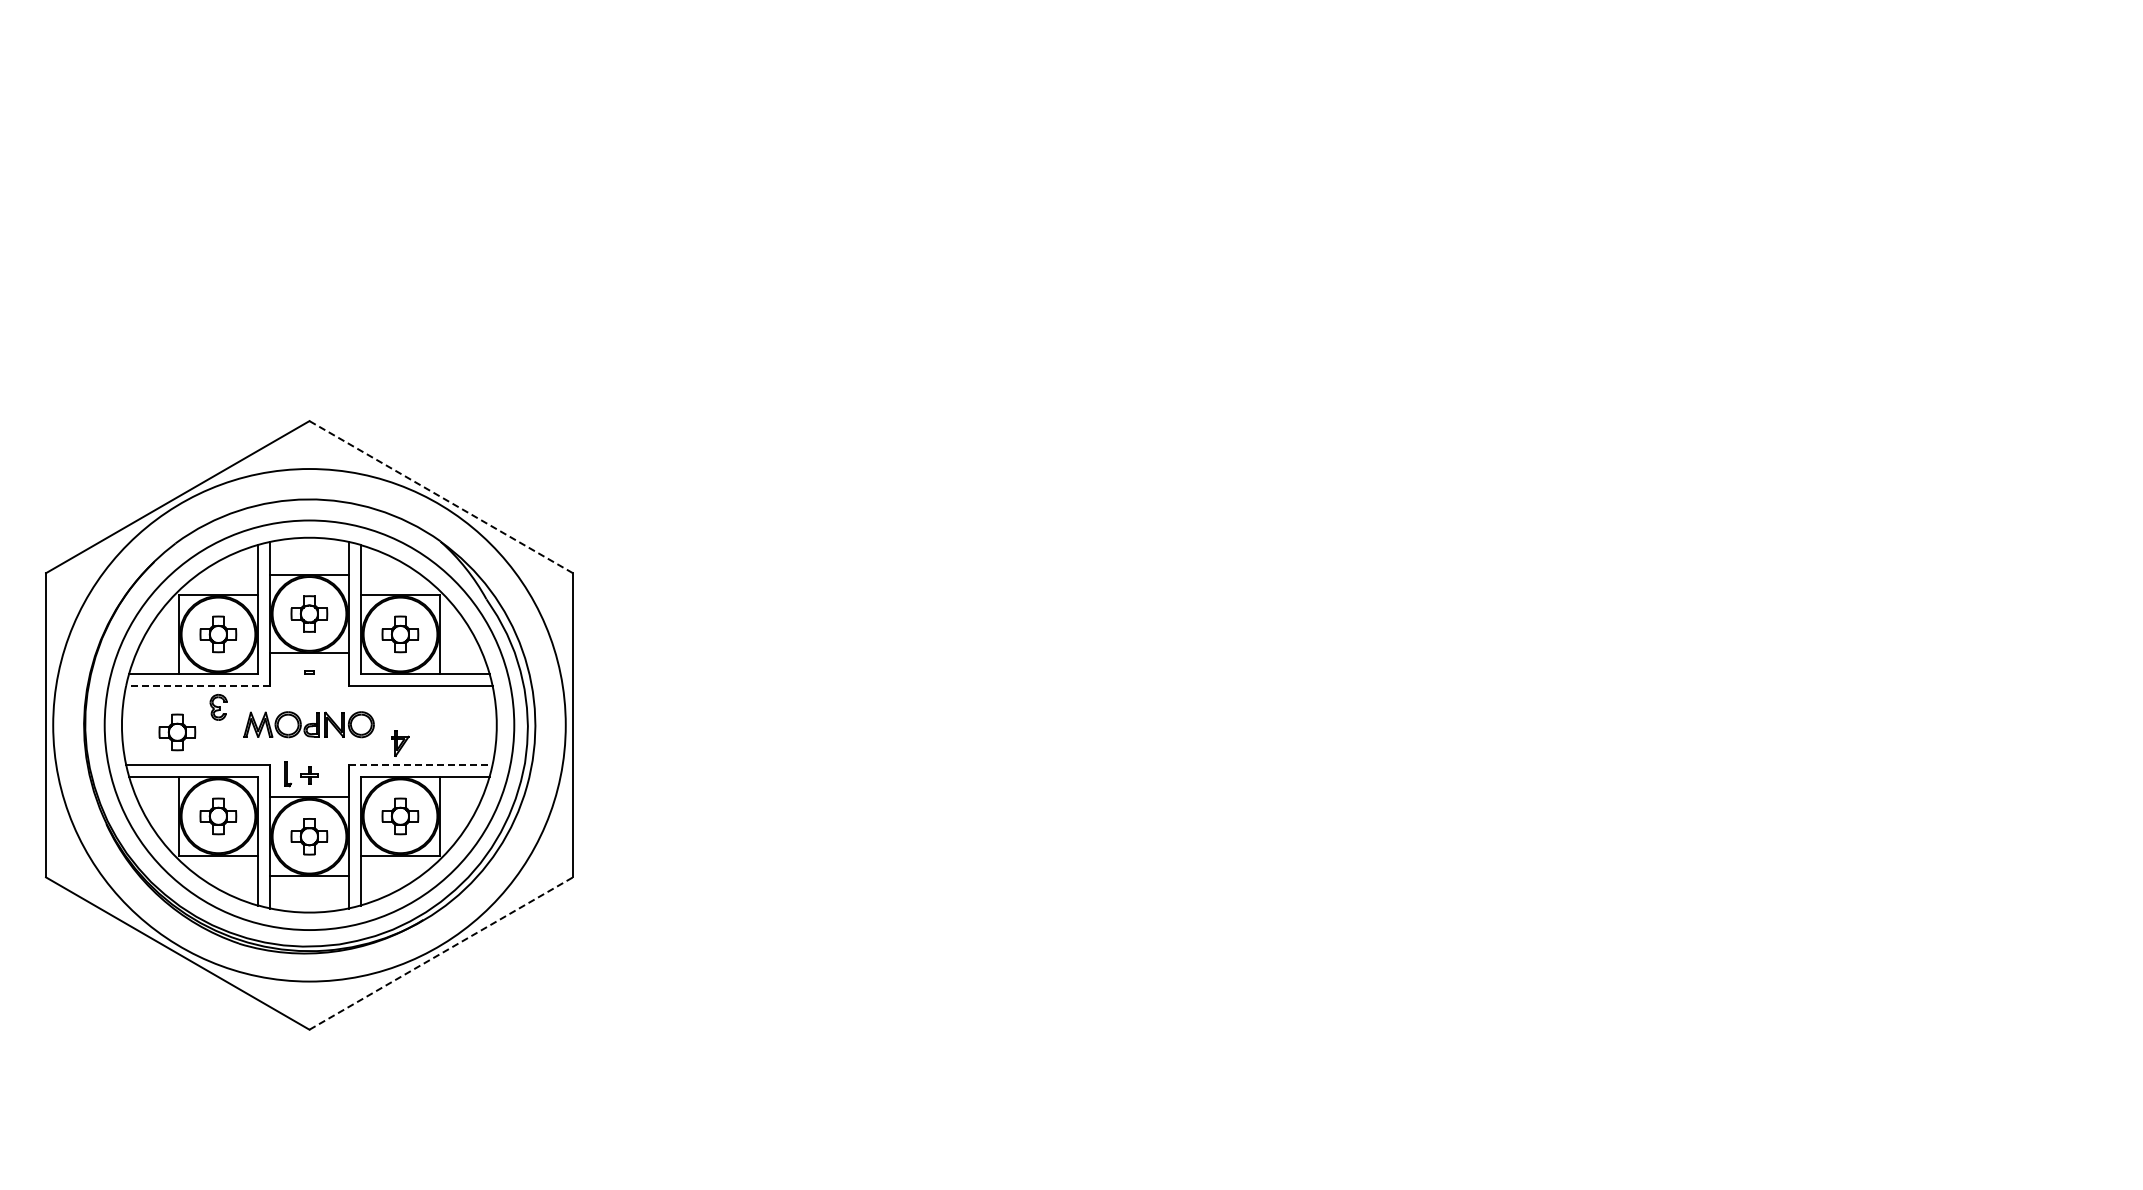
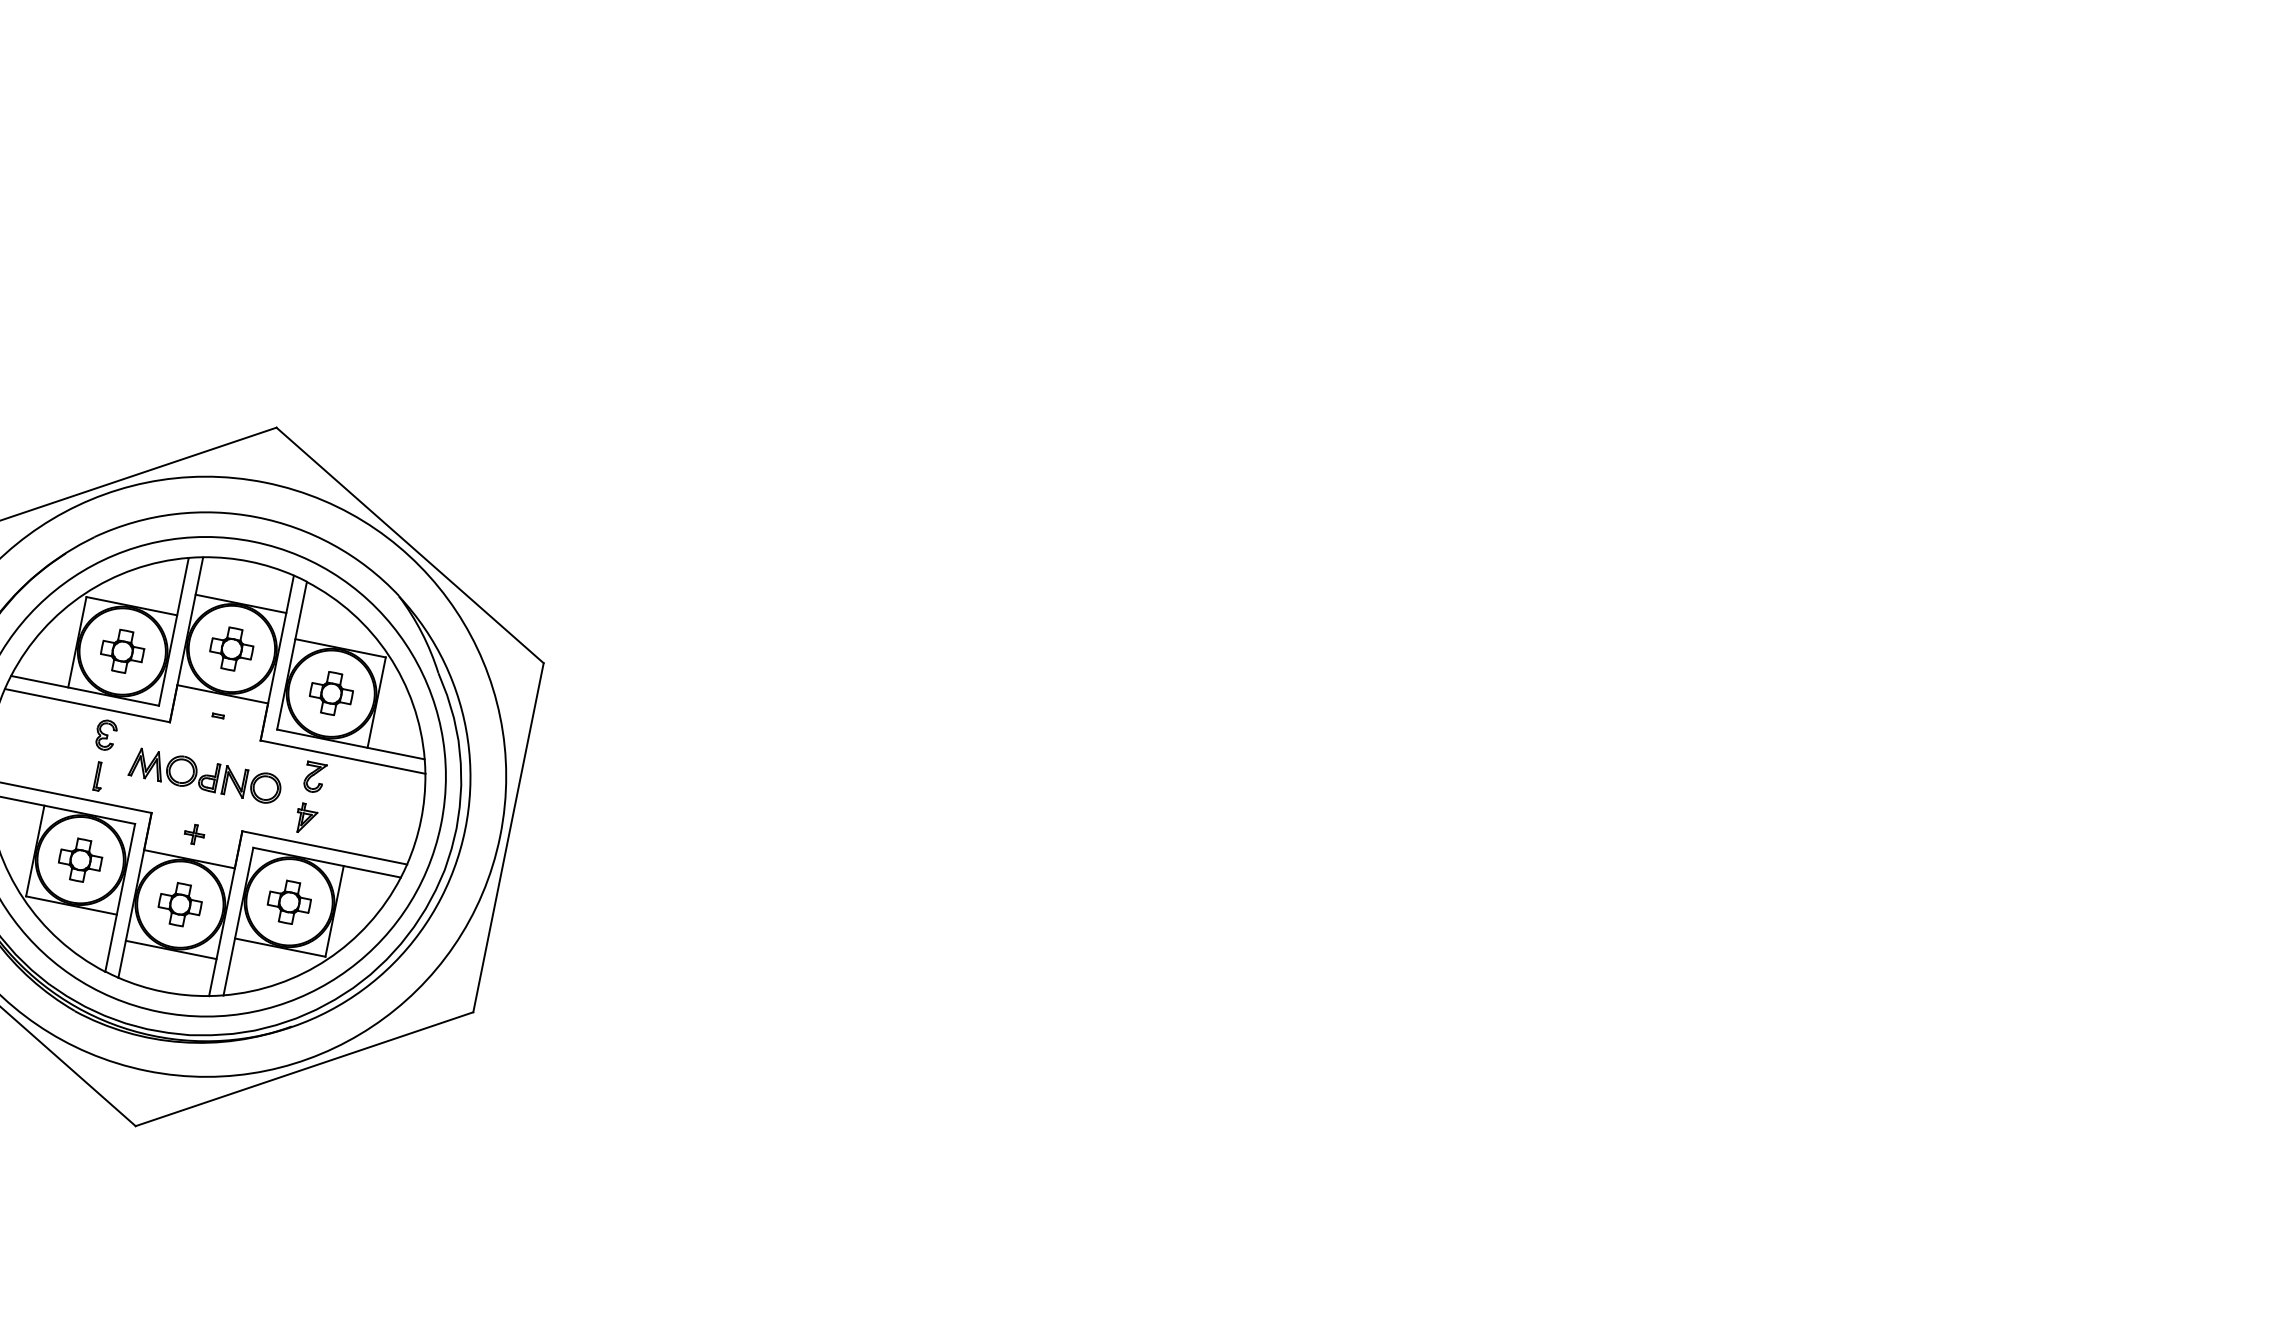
line: (440, 496) -> (409, 544), dashed -> solid
line: (198, 685) -> (87, 705), dashed -> solid
part: (400, 707) -> (314, 777), added
part: (177, 732) -> (52, 754), removed
line: (420, 764) -> (324, 847), dashed -> solid
part: (288, 774) -> (99, 777), moved
line: (441, 953) -> (304, 1069), dashed -> solid

